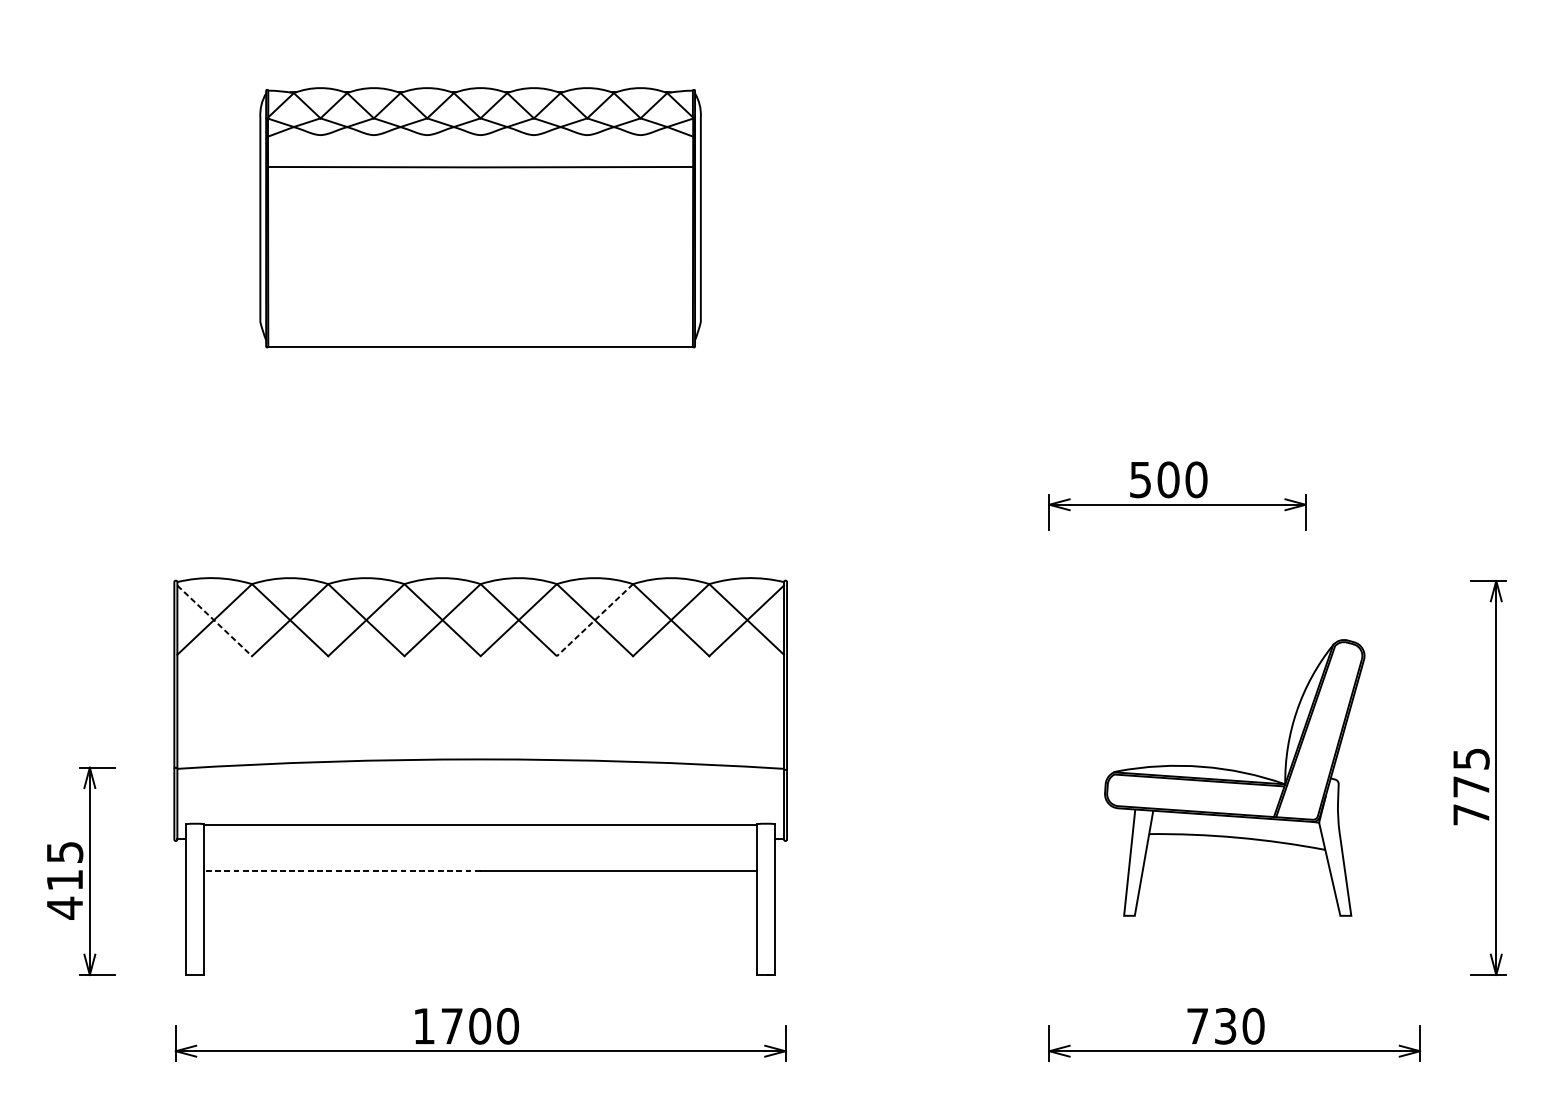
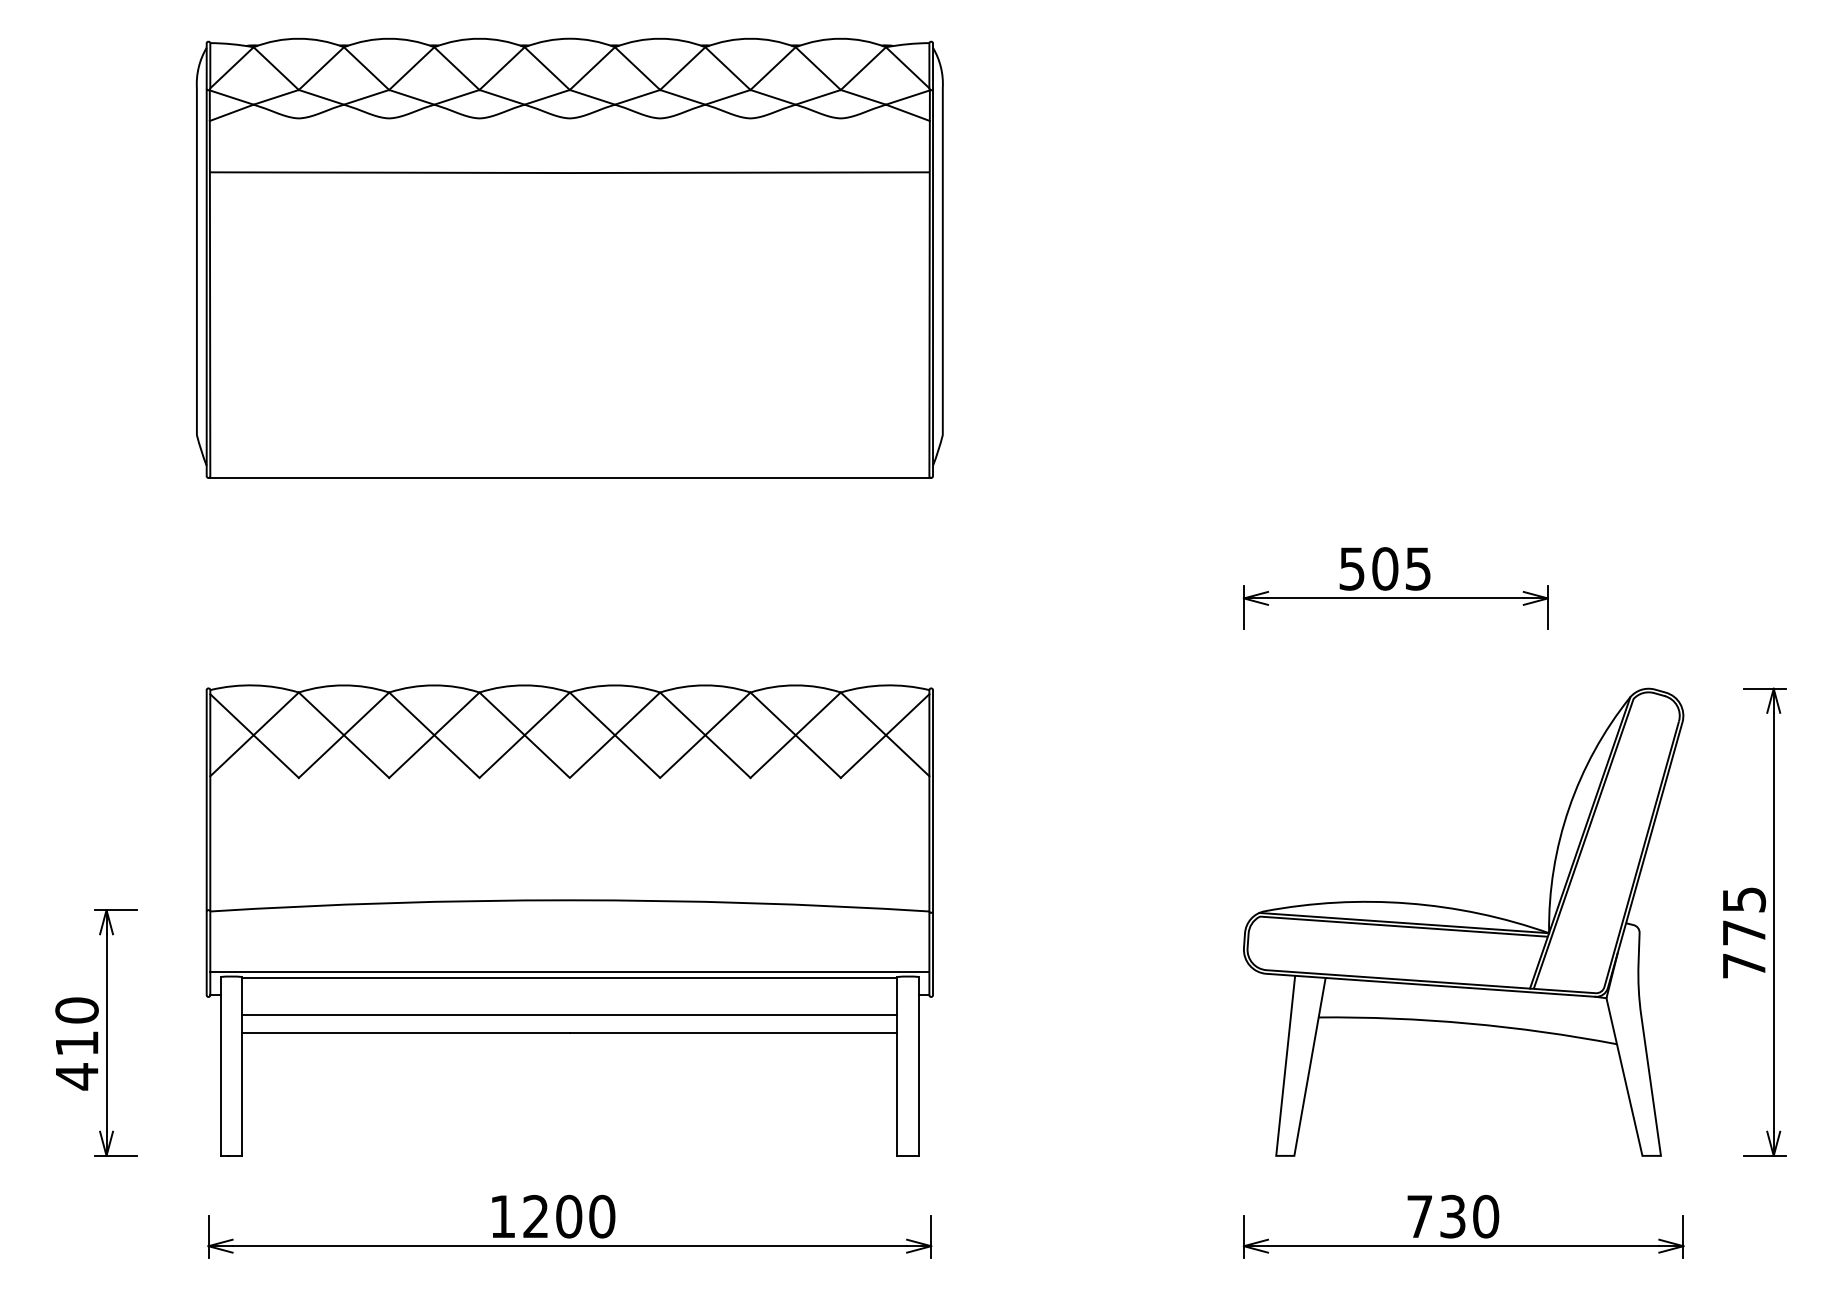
part: (480, 217) -> (569, 257), size x1.43
text: (1196, 479) -> (1418, 568), 500 -> 505
line: (594, 620) -> (704, 735), dashed -> solid
line: (214, 621) -> (254, 736), dashed -> solid
part: (1234, 777) -> (1463, 921), size x1.43
line: (480, 819) -> (569, 971), added
text: (64, 852) -> (76, 1010), 415 -> 410
line: (480, 856) -> (569, 1015), added
line: (342, 870) -> (406, 1032), dashed -> solid
text: (451, 1025) -> (535, 1215), 1700 -> 1200

